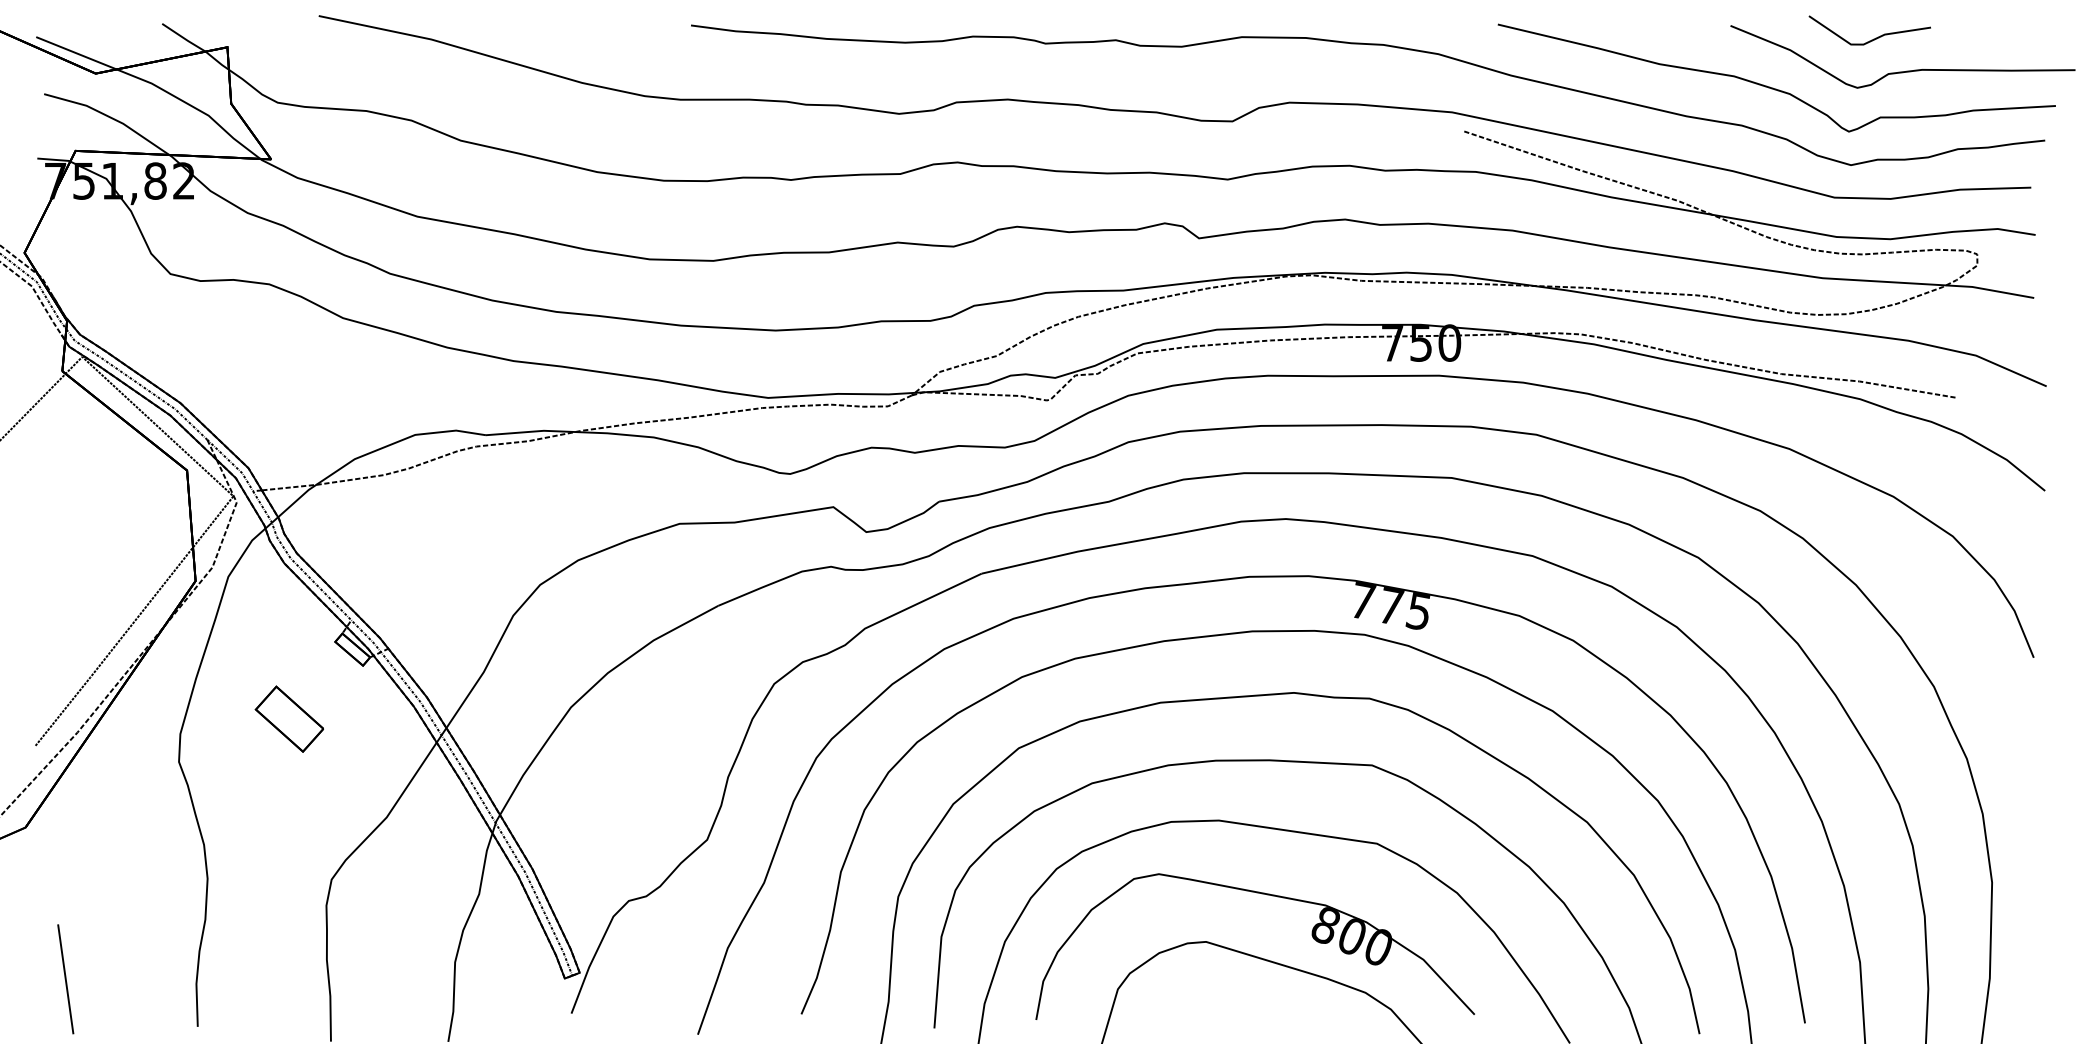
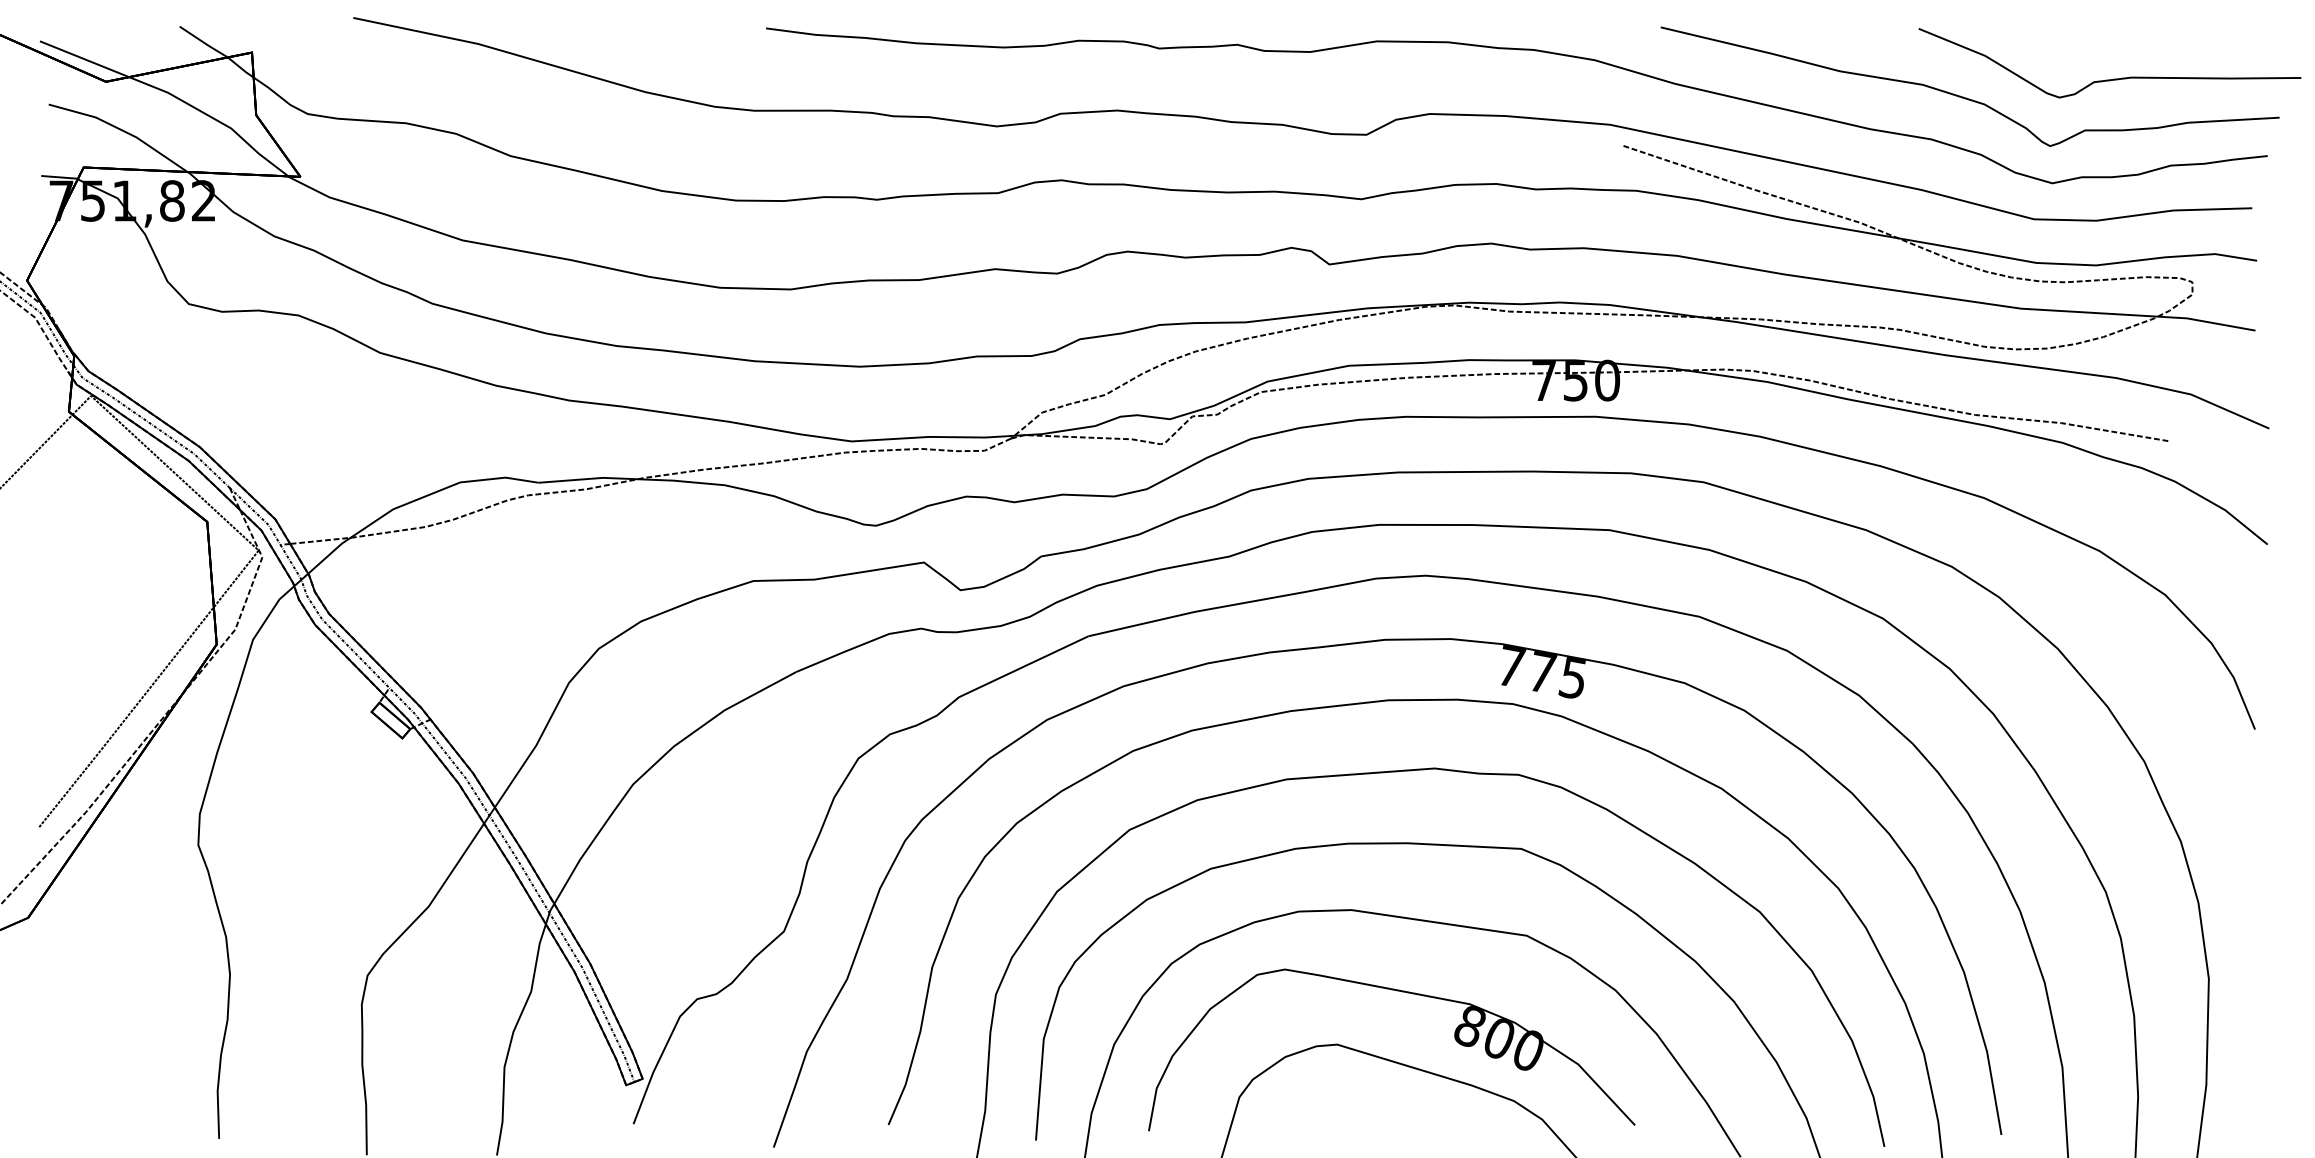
part: (1874, 38) -> (2078, 42), removed
part: (289, 719) -> (320, 797), removed
line: (65, 978) -> (72, 1085), removed

